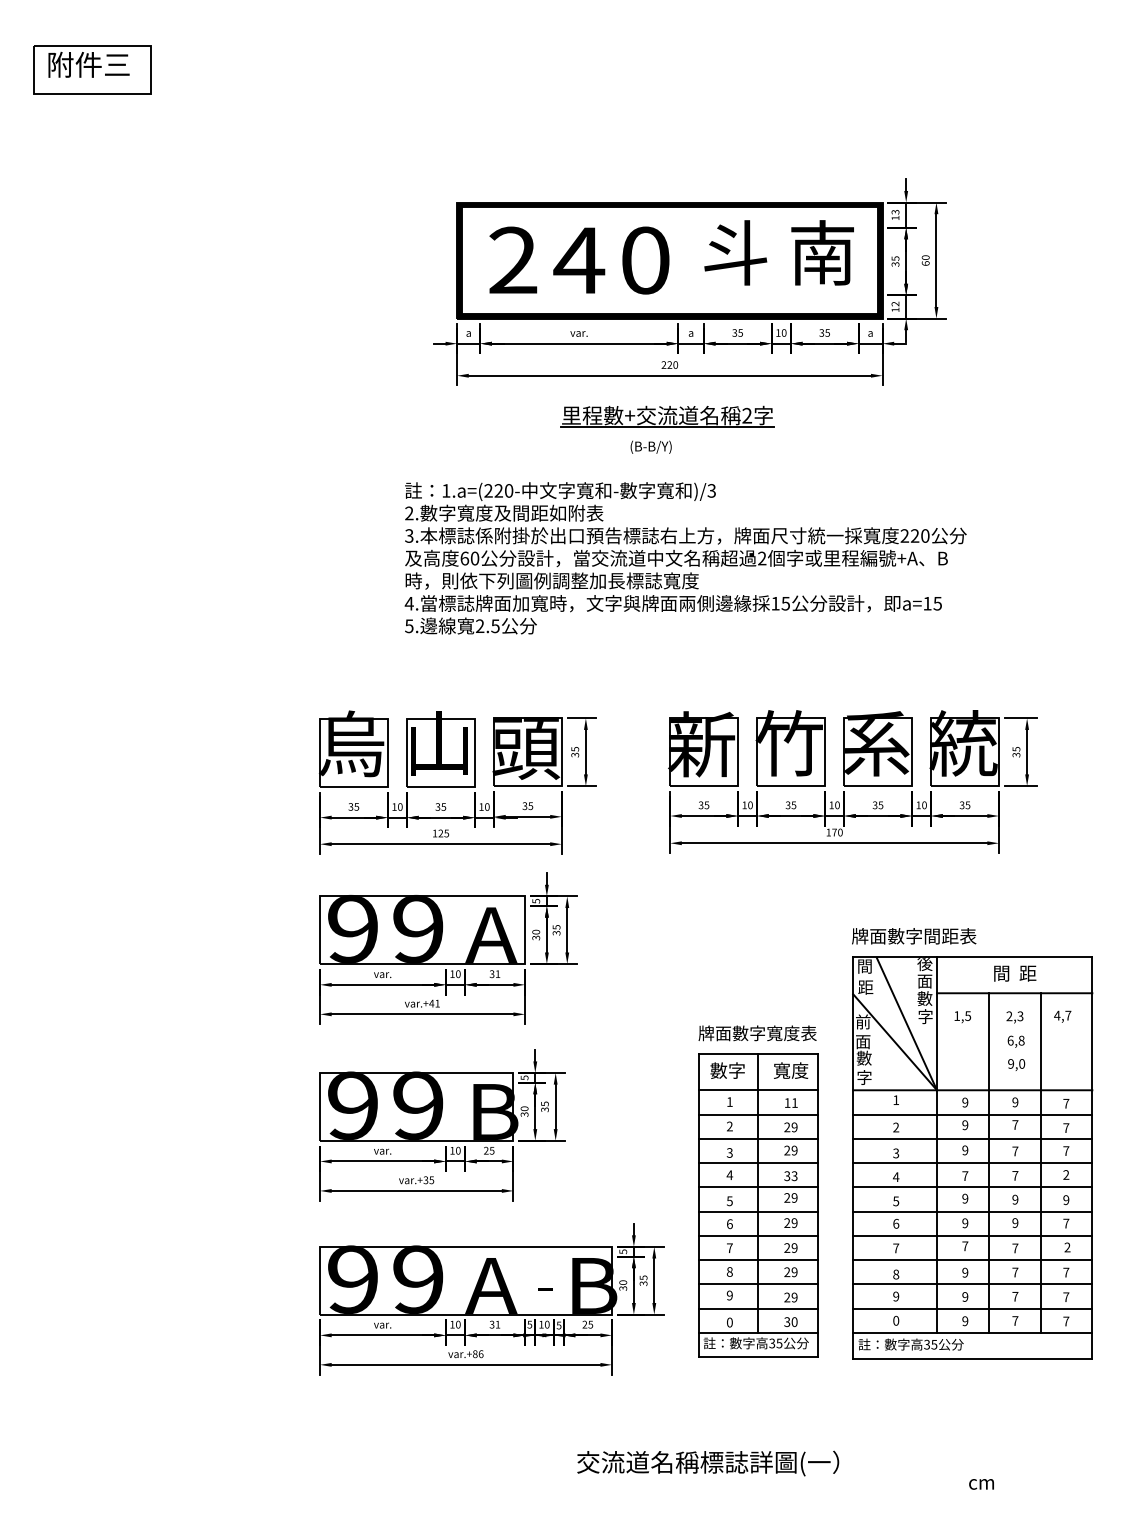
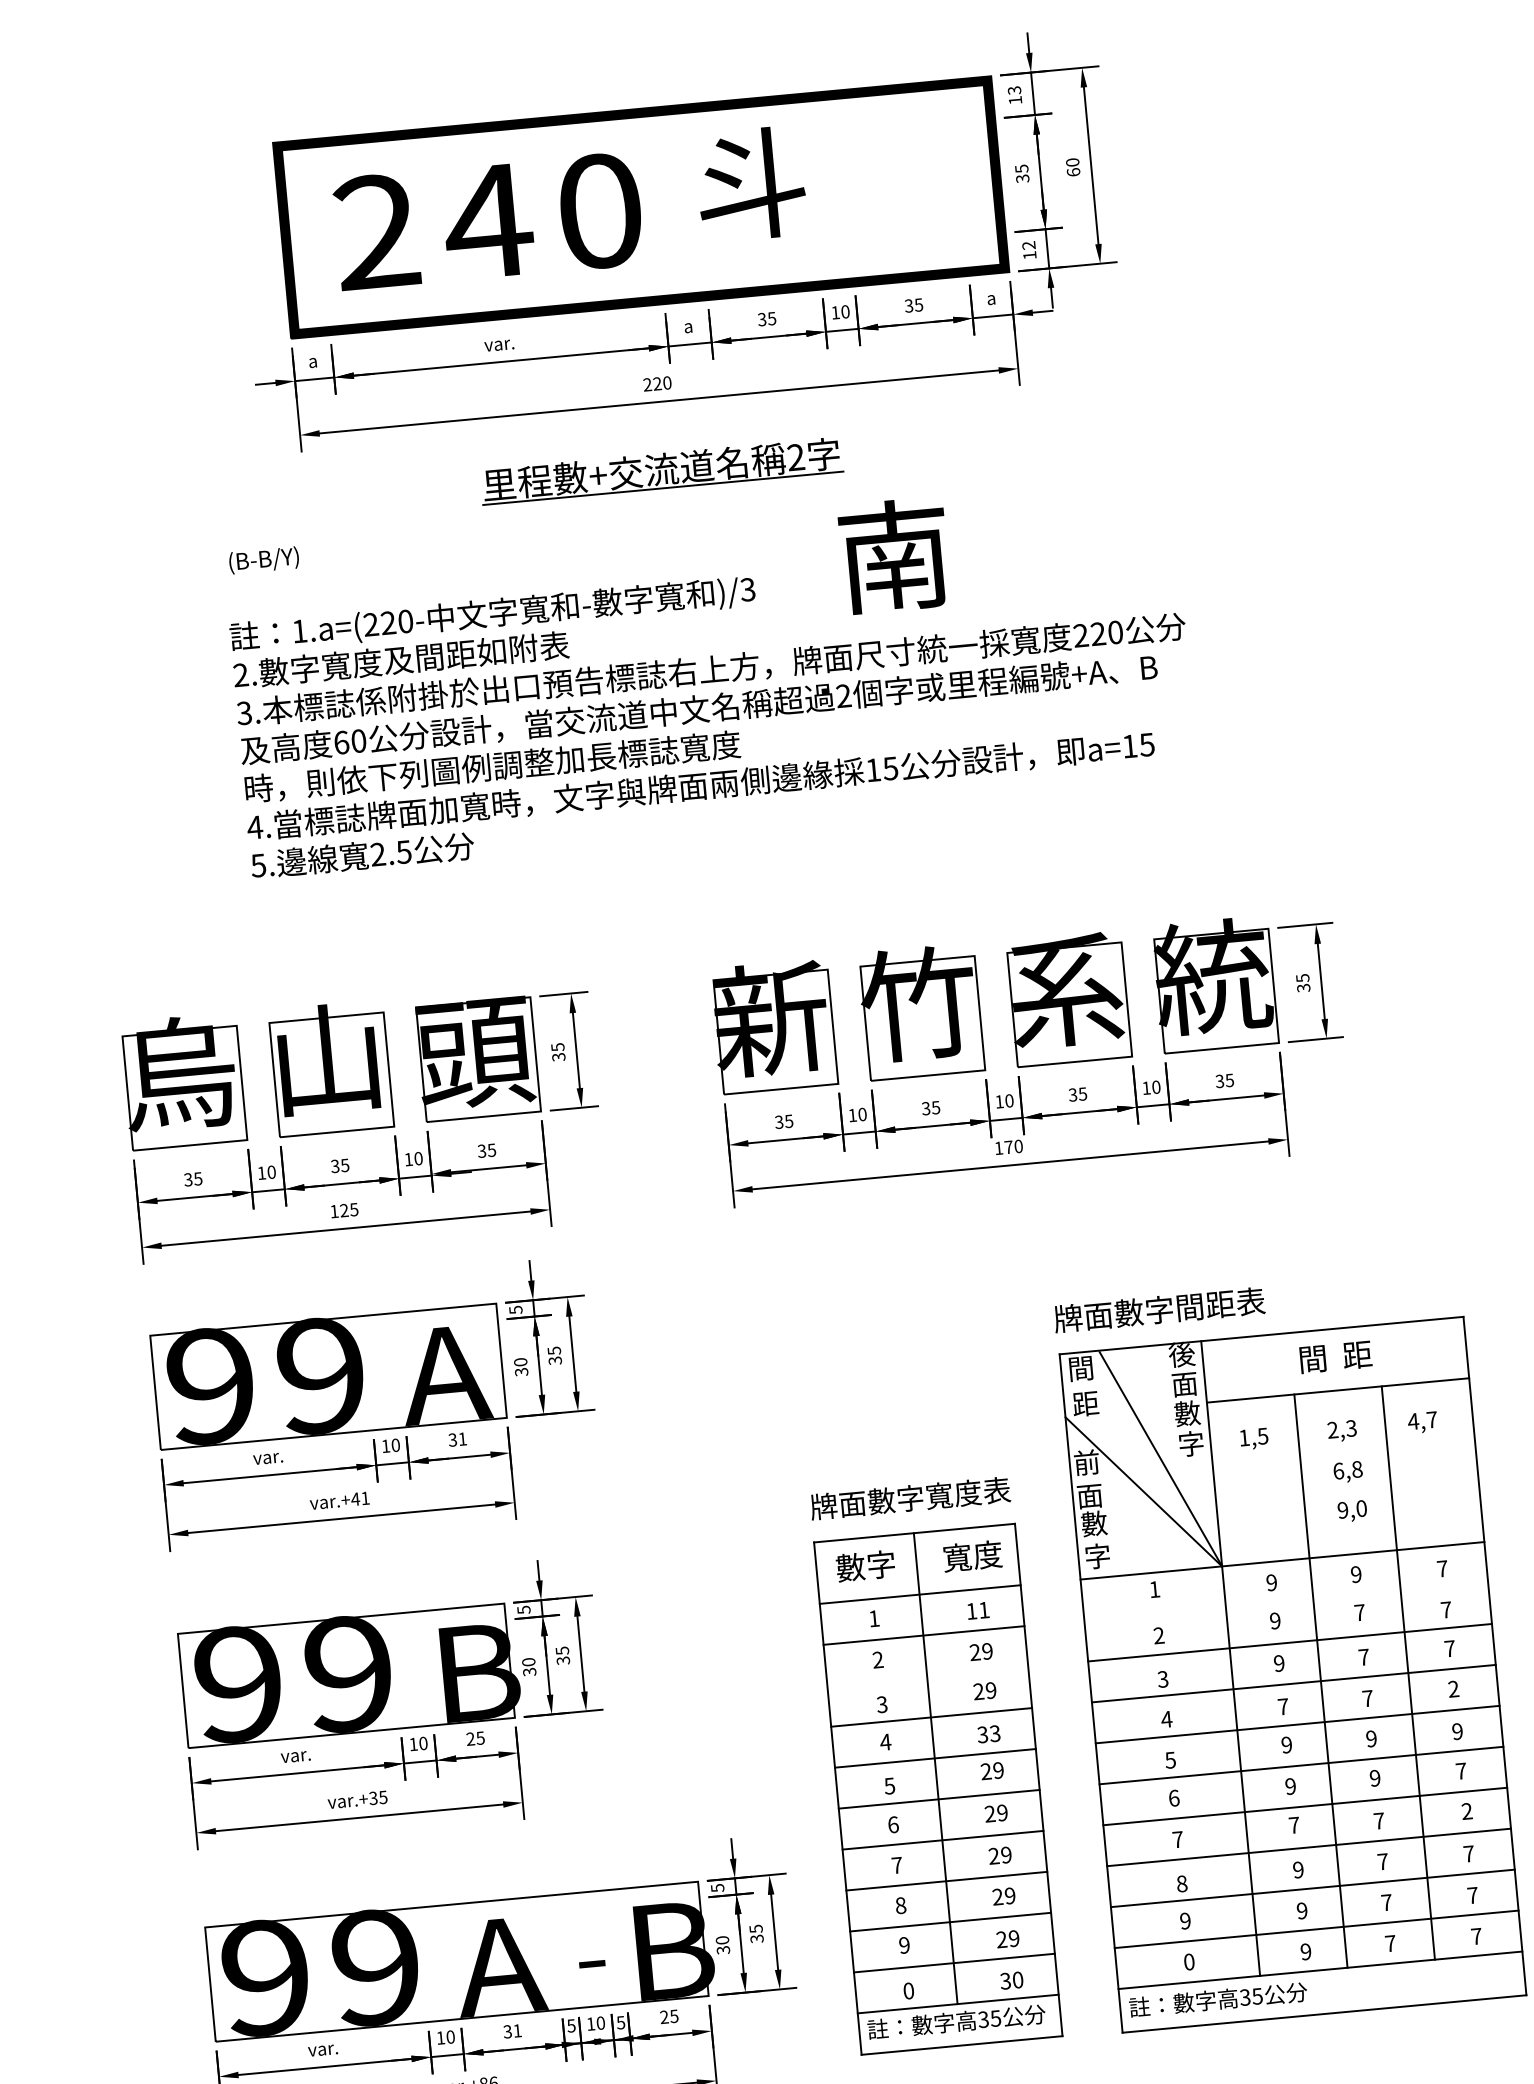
text: (822, 252) -> (894, 555), moved
text: (650, 446) -> (262, 559), moved
line: (972, 1114) -> (1285, 1601), removed
line: (757, 1138) -> (926, 1675), removed

